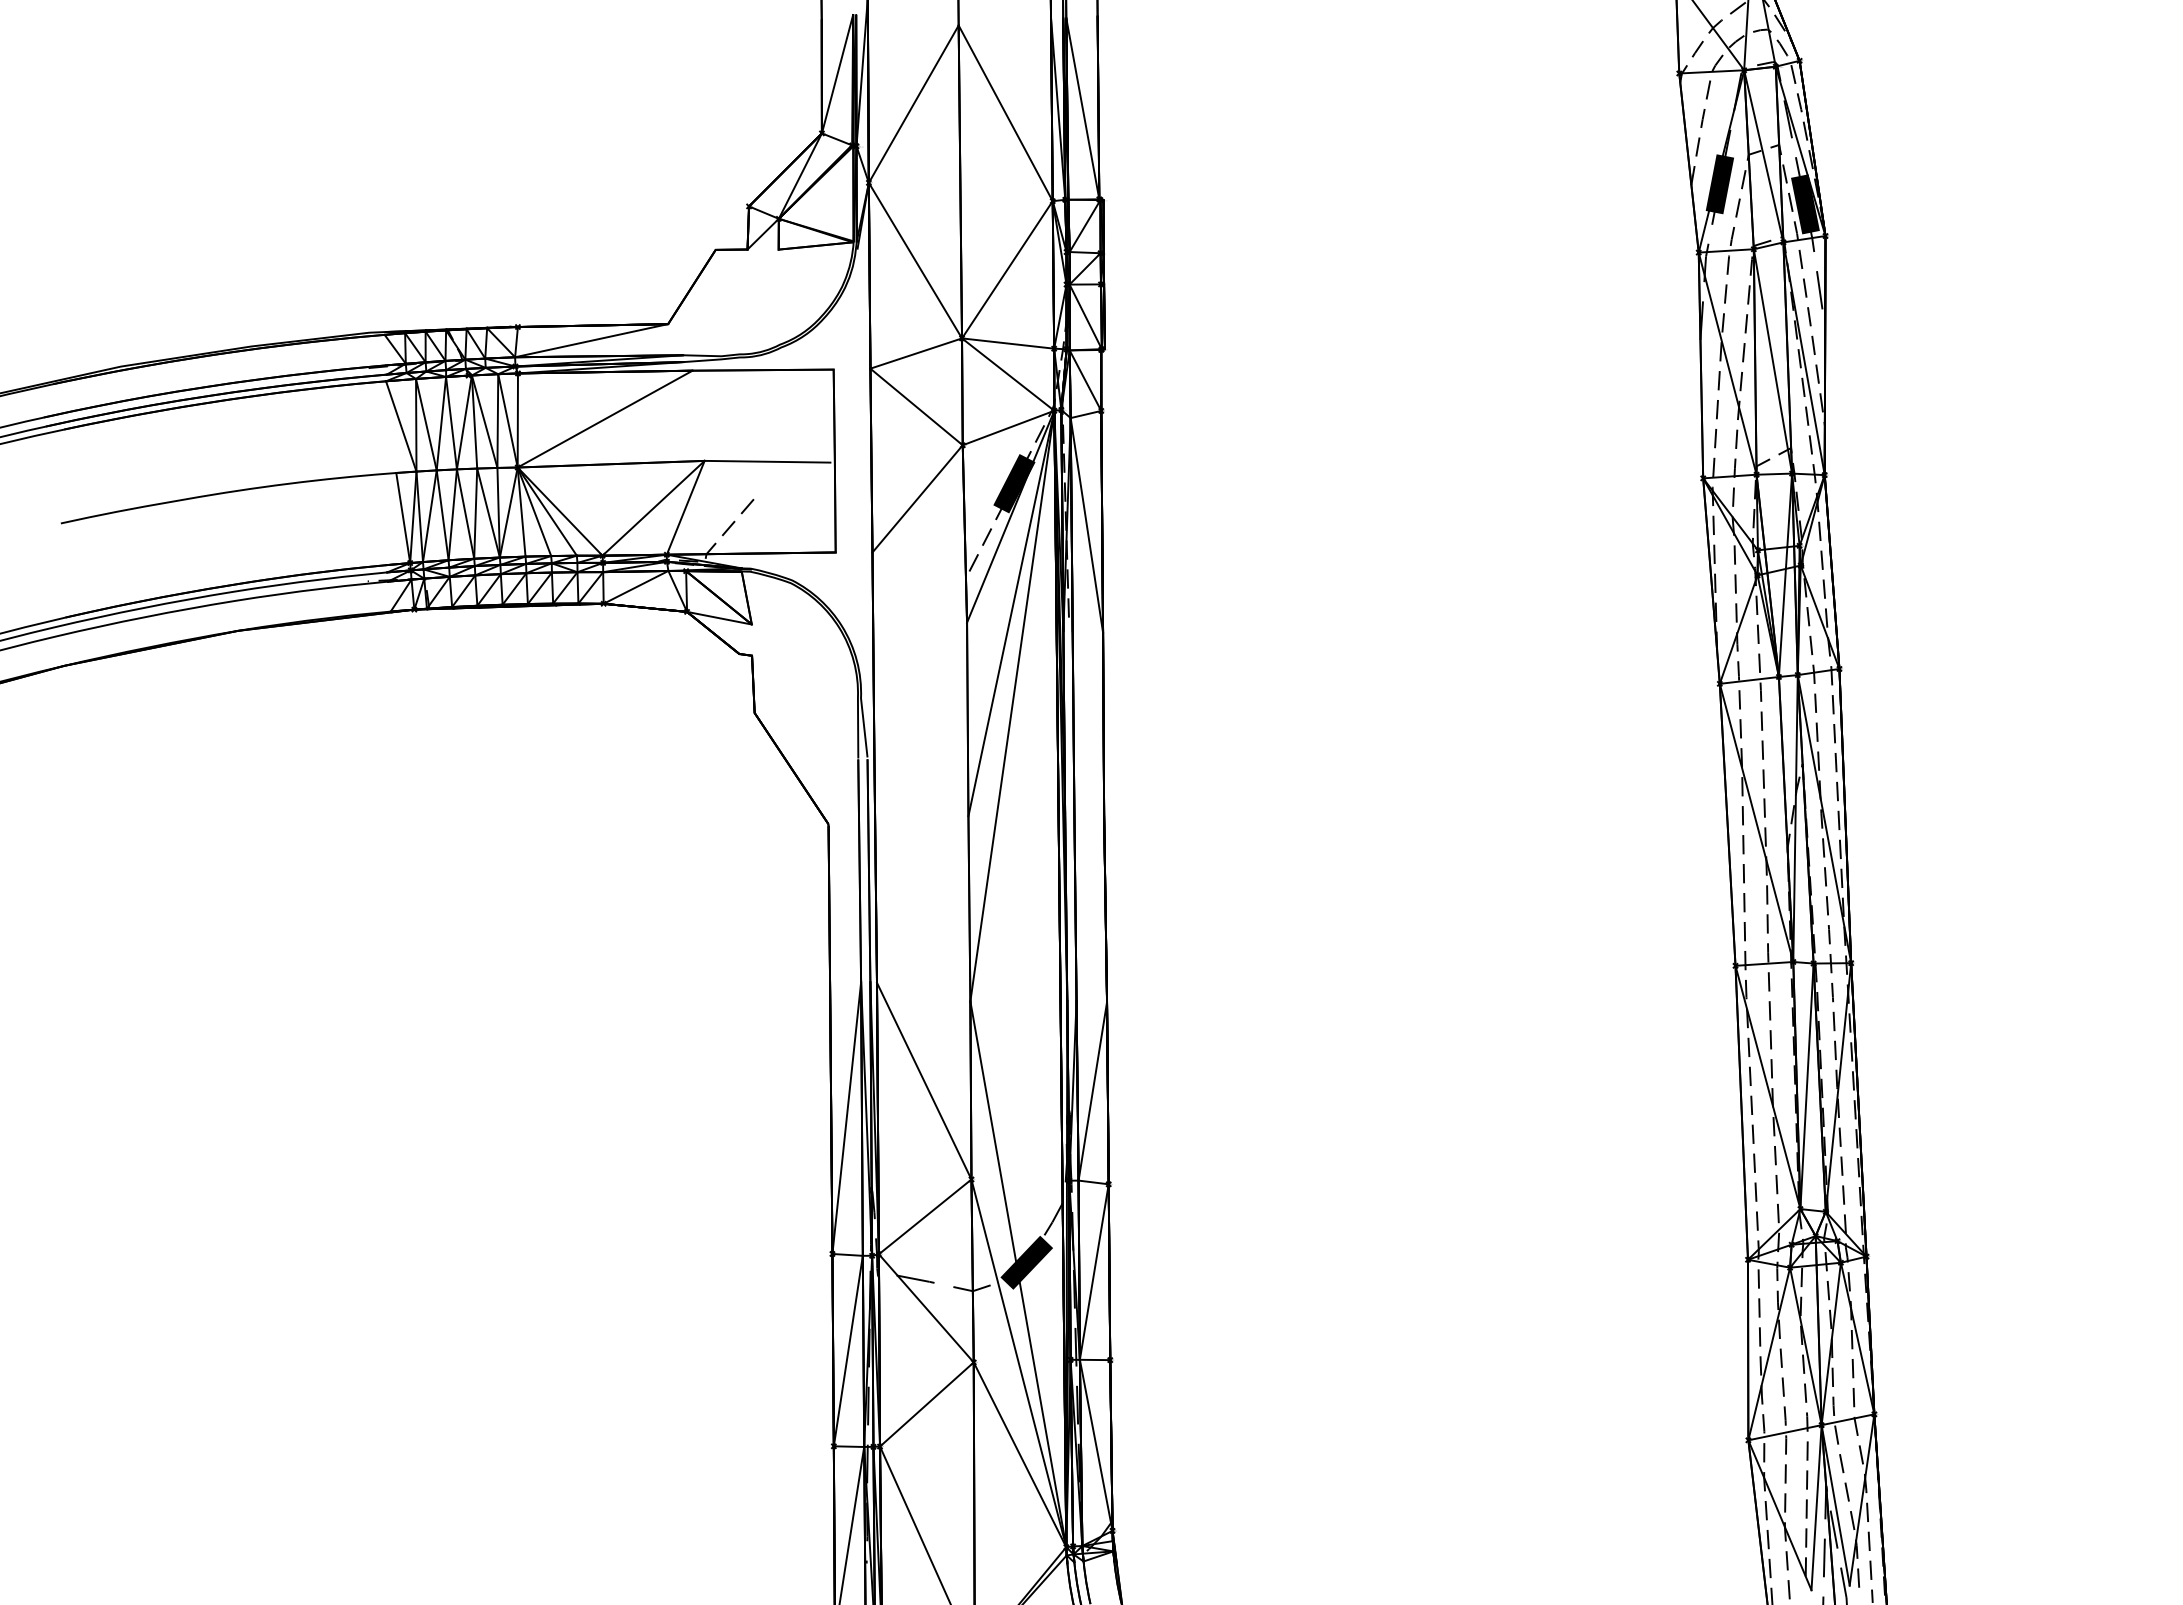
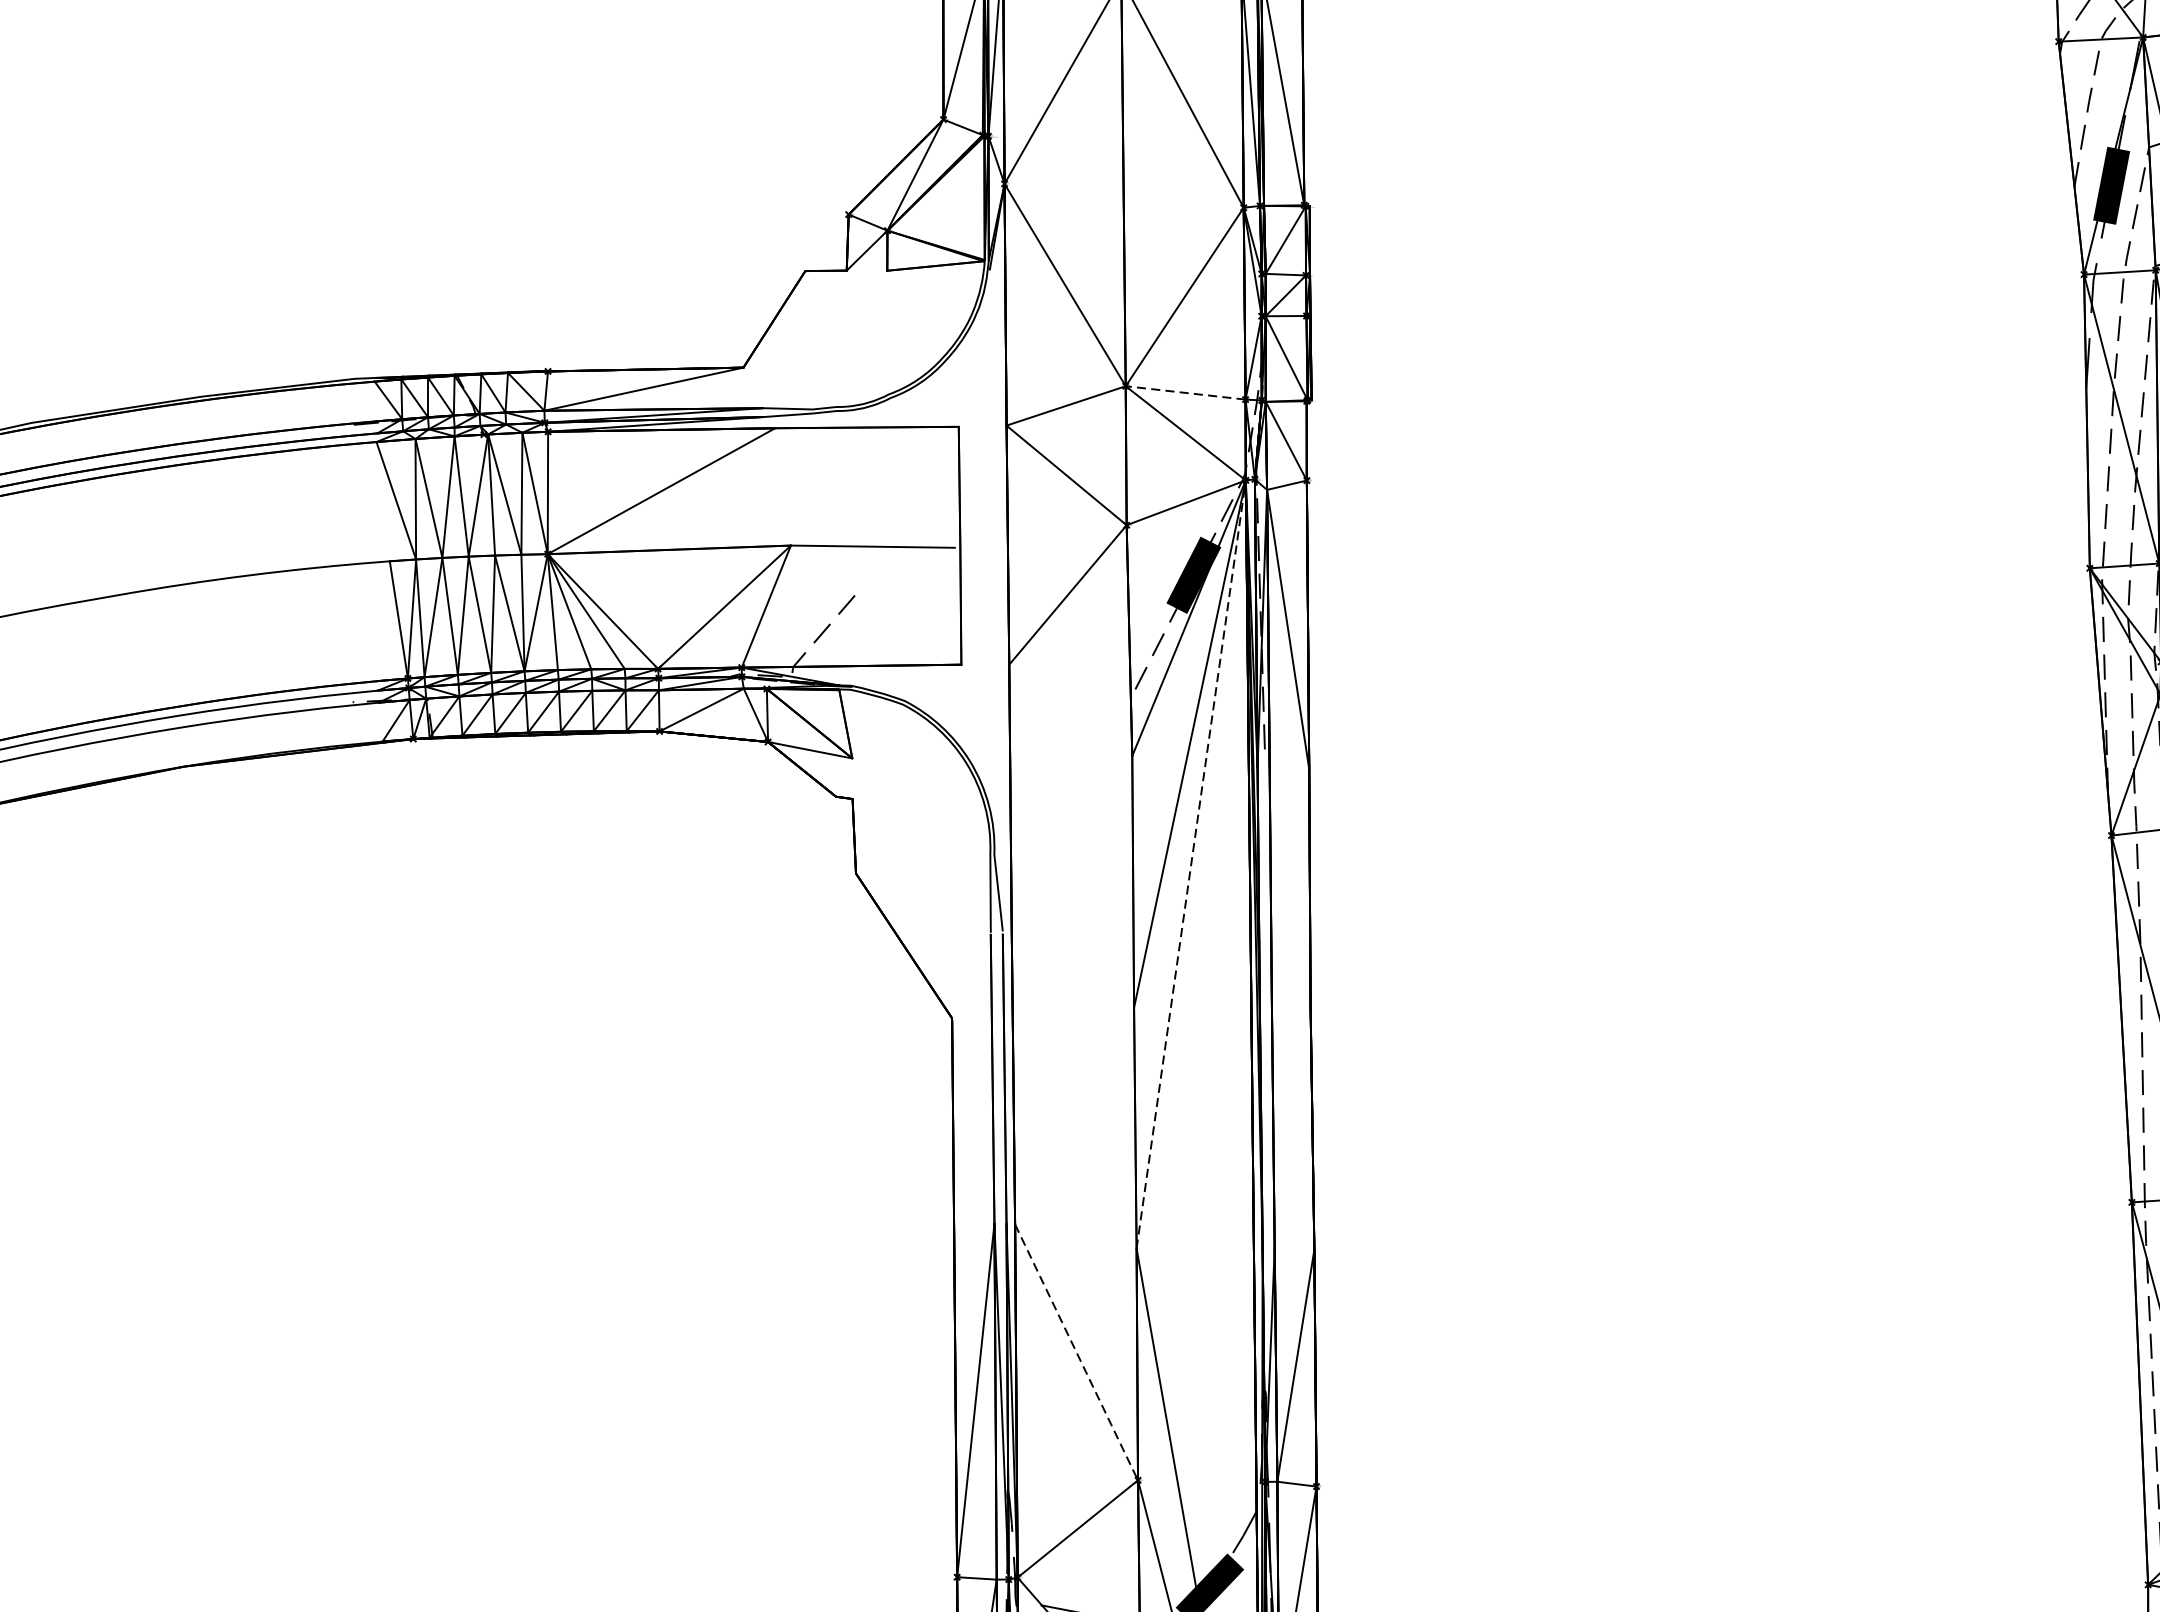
line: (1007, 343) -> (1184, 392), solid -> dashed
line: (1012, 705) -> (1191, 863), solid -> dashed
line: (924, 1081) -> (1076, 1352), solid -> dashed

